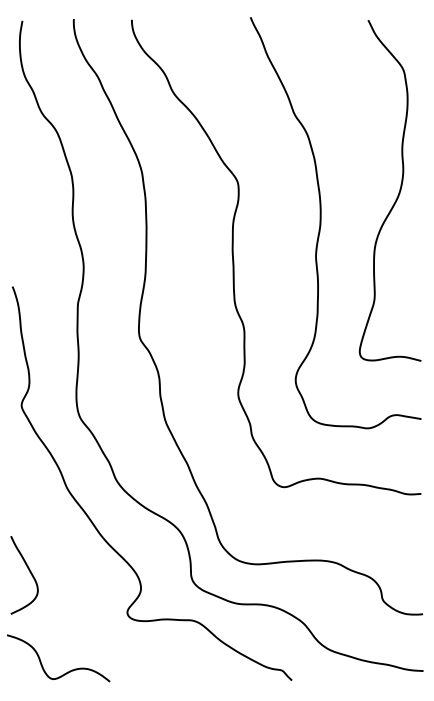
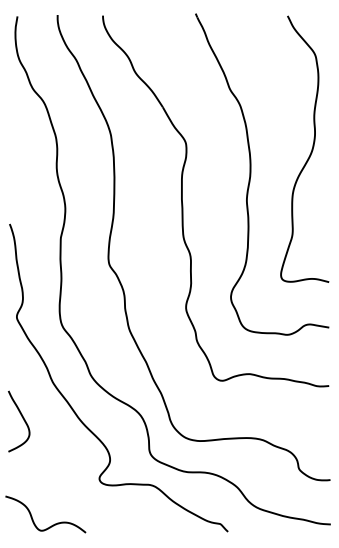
curve: (29, 572) -> (23, 419), moved

